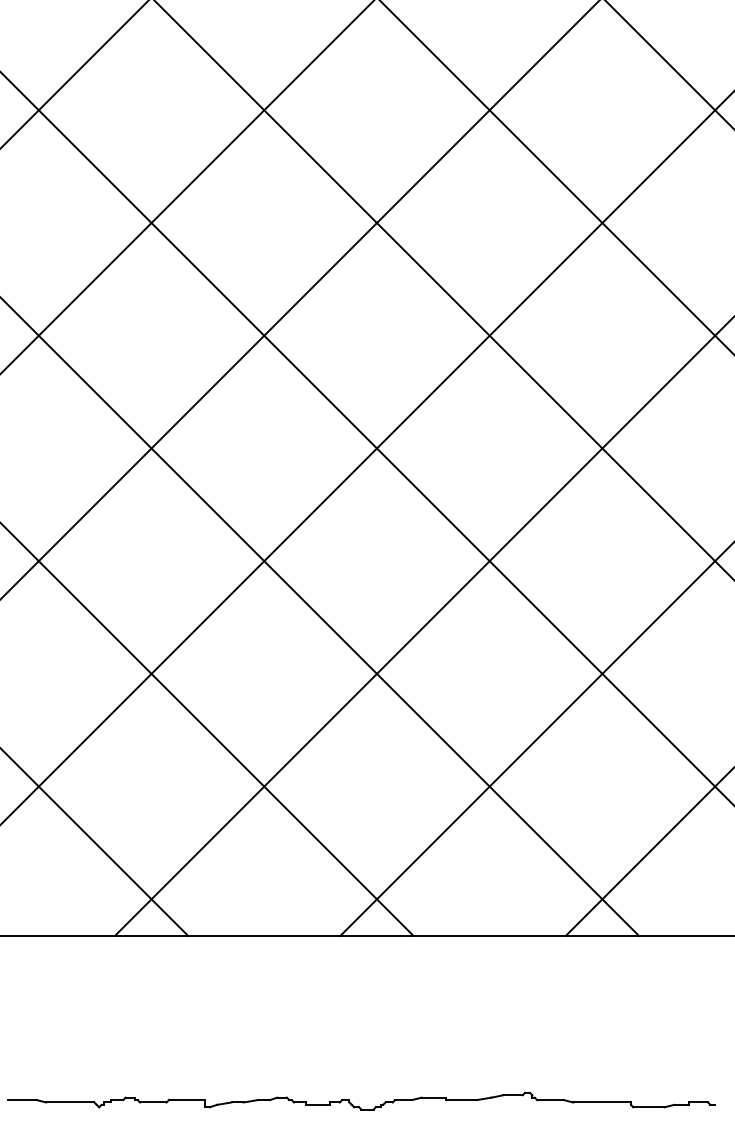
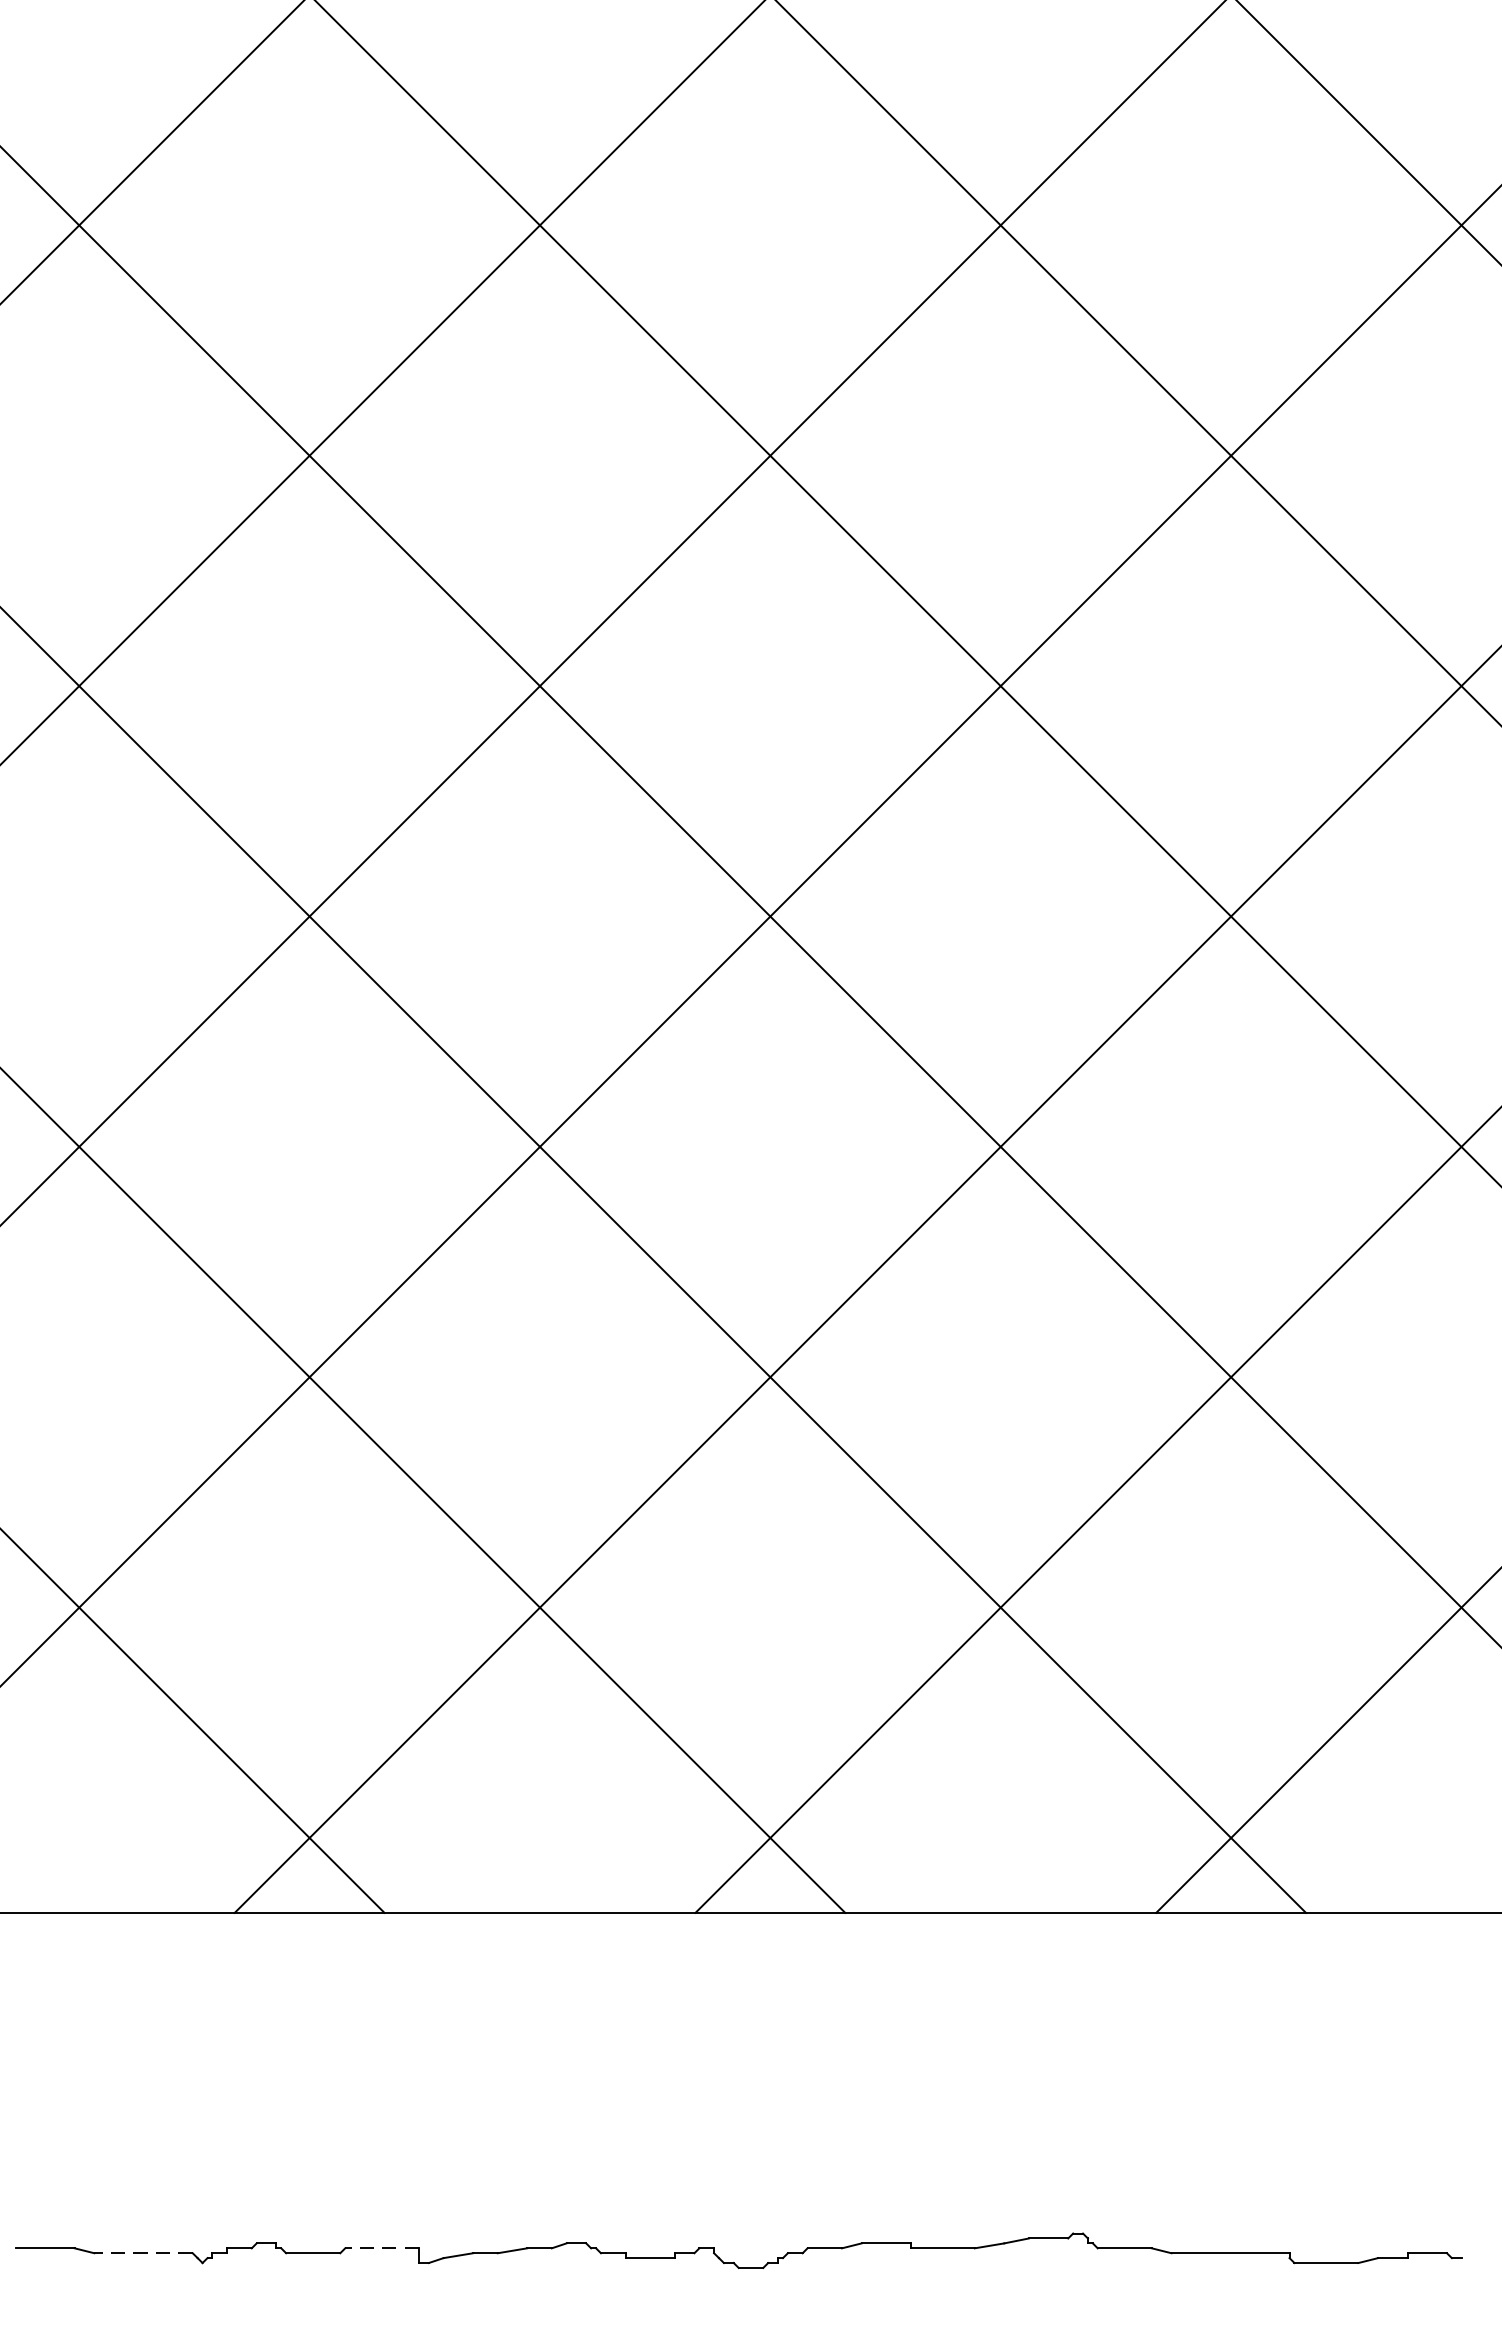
line: (186, 1100) -> (381, 2249), solid -> dashed
line: (69, 1102) -> (141, 2253), solid -> dashed

